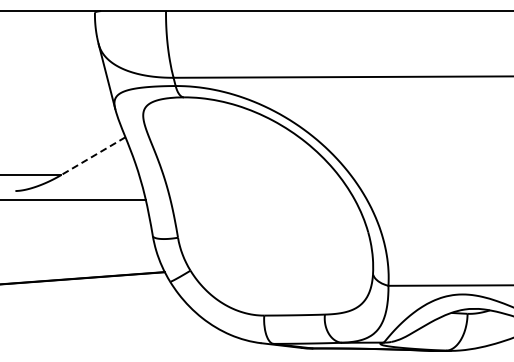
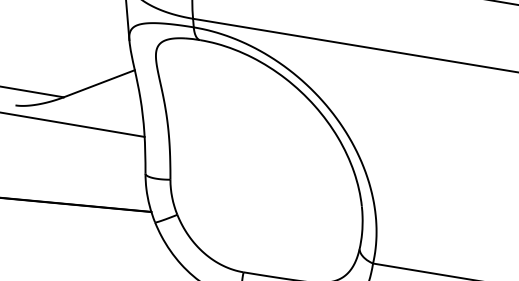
line: (92, 156) -> (98, 83), dashed -> solid

